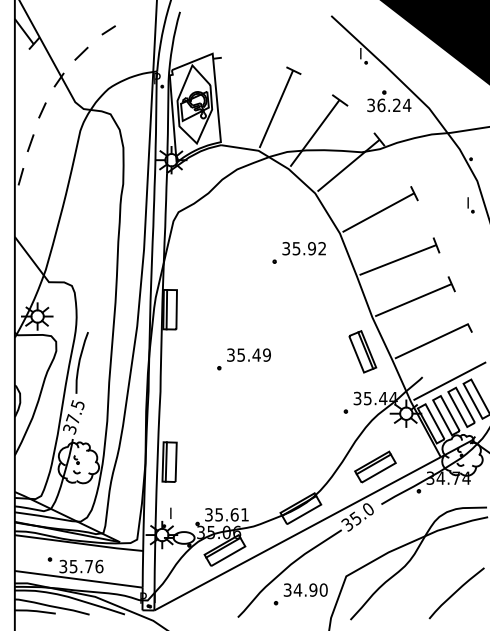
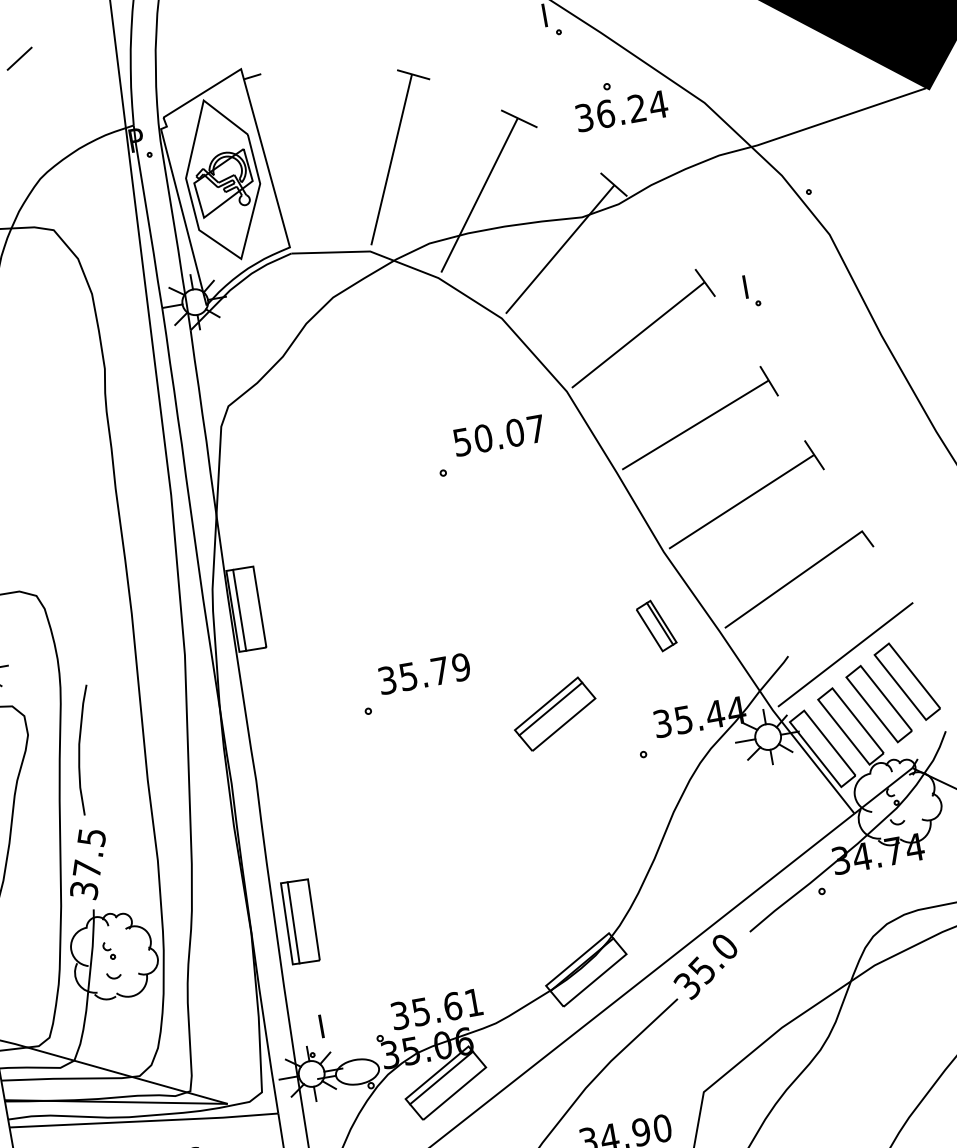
part: (470, 205) -> (751, 291), moved
text: (304, 248) -> (499, 435), 35.92 -> 50.07
part: (362, 351) -> (655, 625), size x0.6
text: (256, 354) -> (439, 669), 35.49 -> 35.79
part: (375, 466) -> (554, 712), moved

